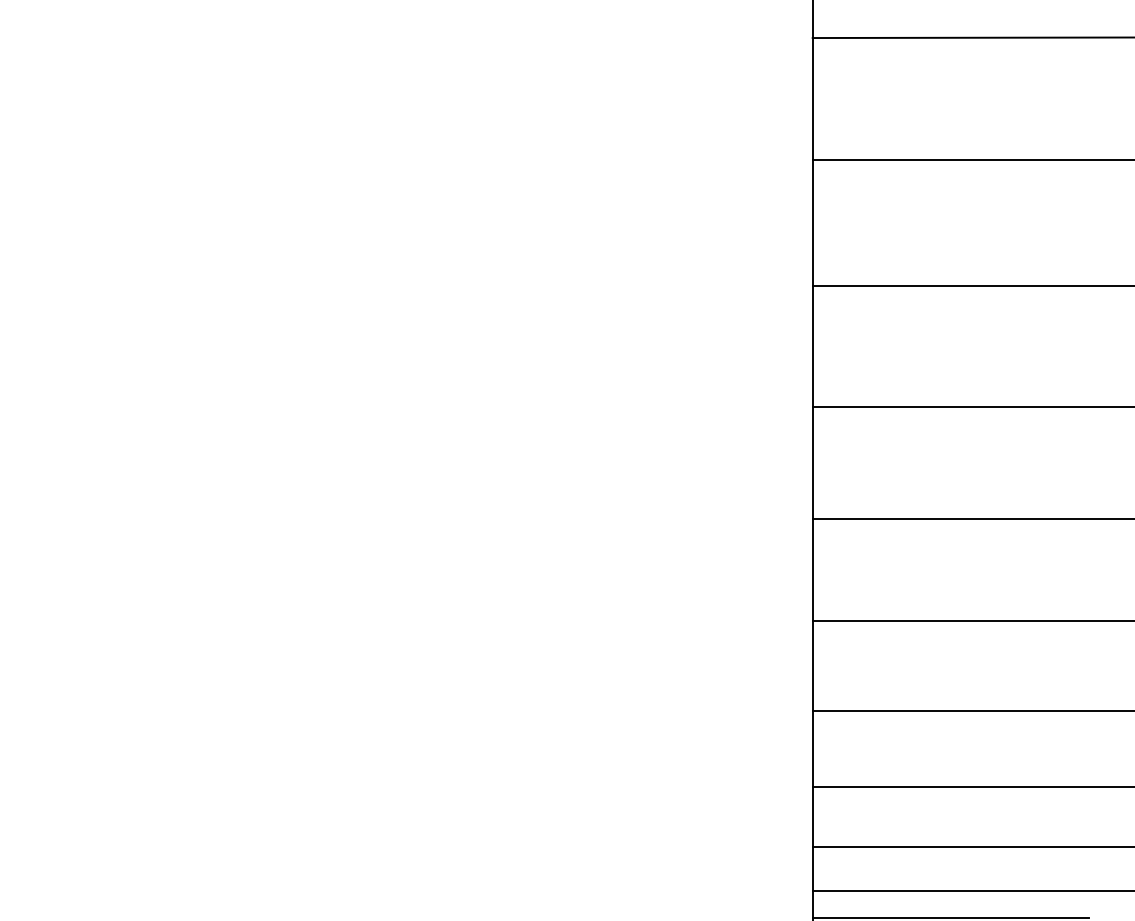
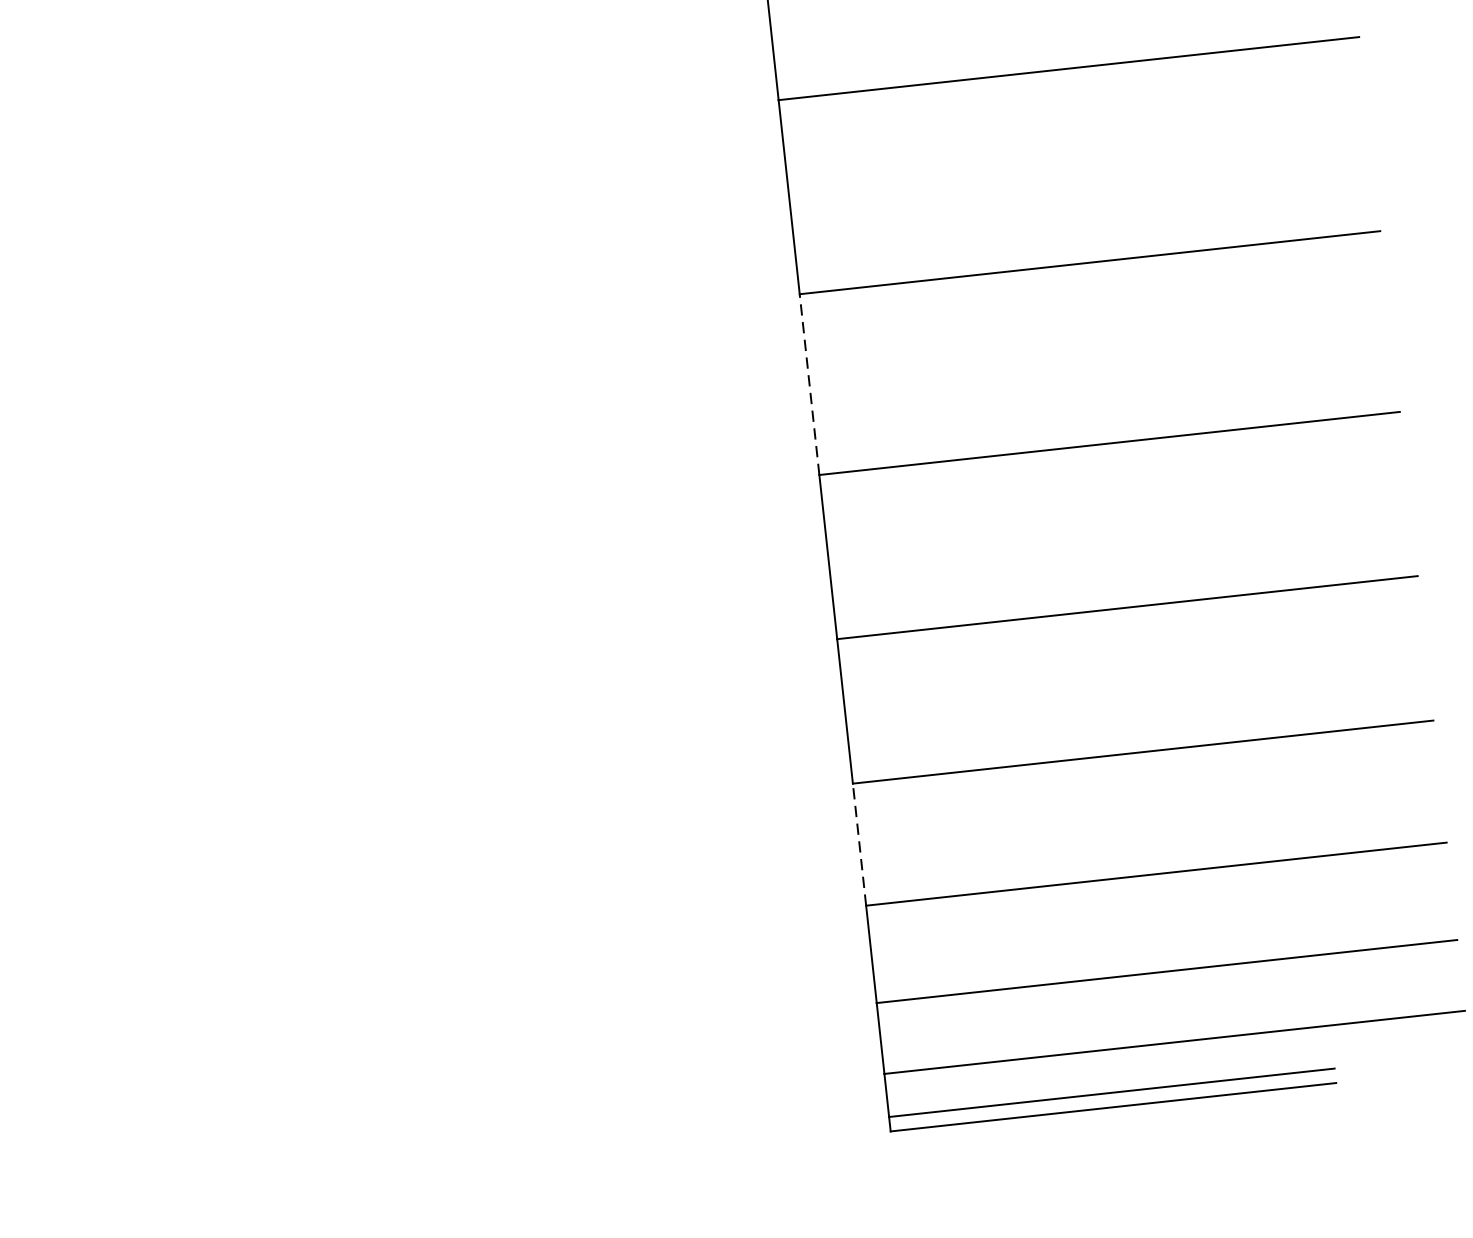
line: (812, 462) -> (809, 383), solid -> dashed
line: (812, 748) -> (859, 844), solid -> dashed

